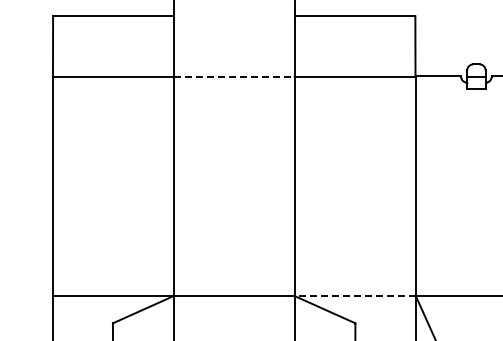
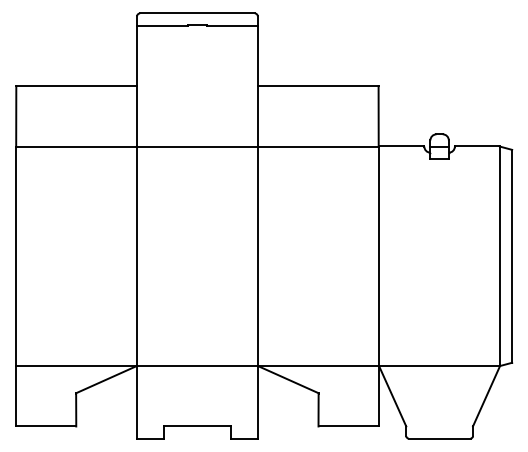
line: (234, 76) -> (197, 146), dashed -> solid
line: (354, 296) -> (317, 366), dashed -> solid

